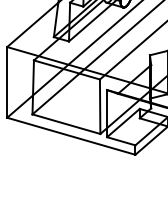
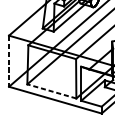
line: (7, 82) -> (9, 61), solid -> dashed
line: (65, 124) -> (51, 91), solid -> dashed

